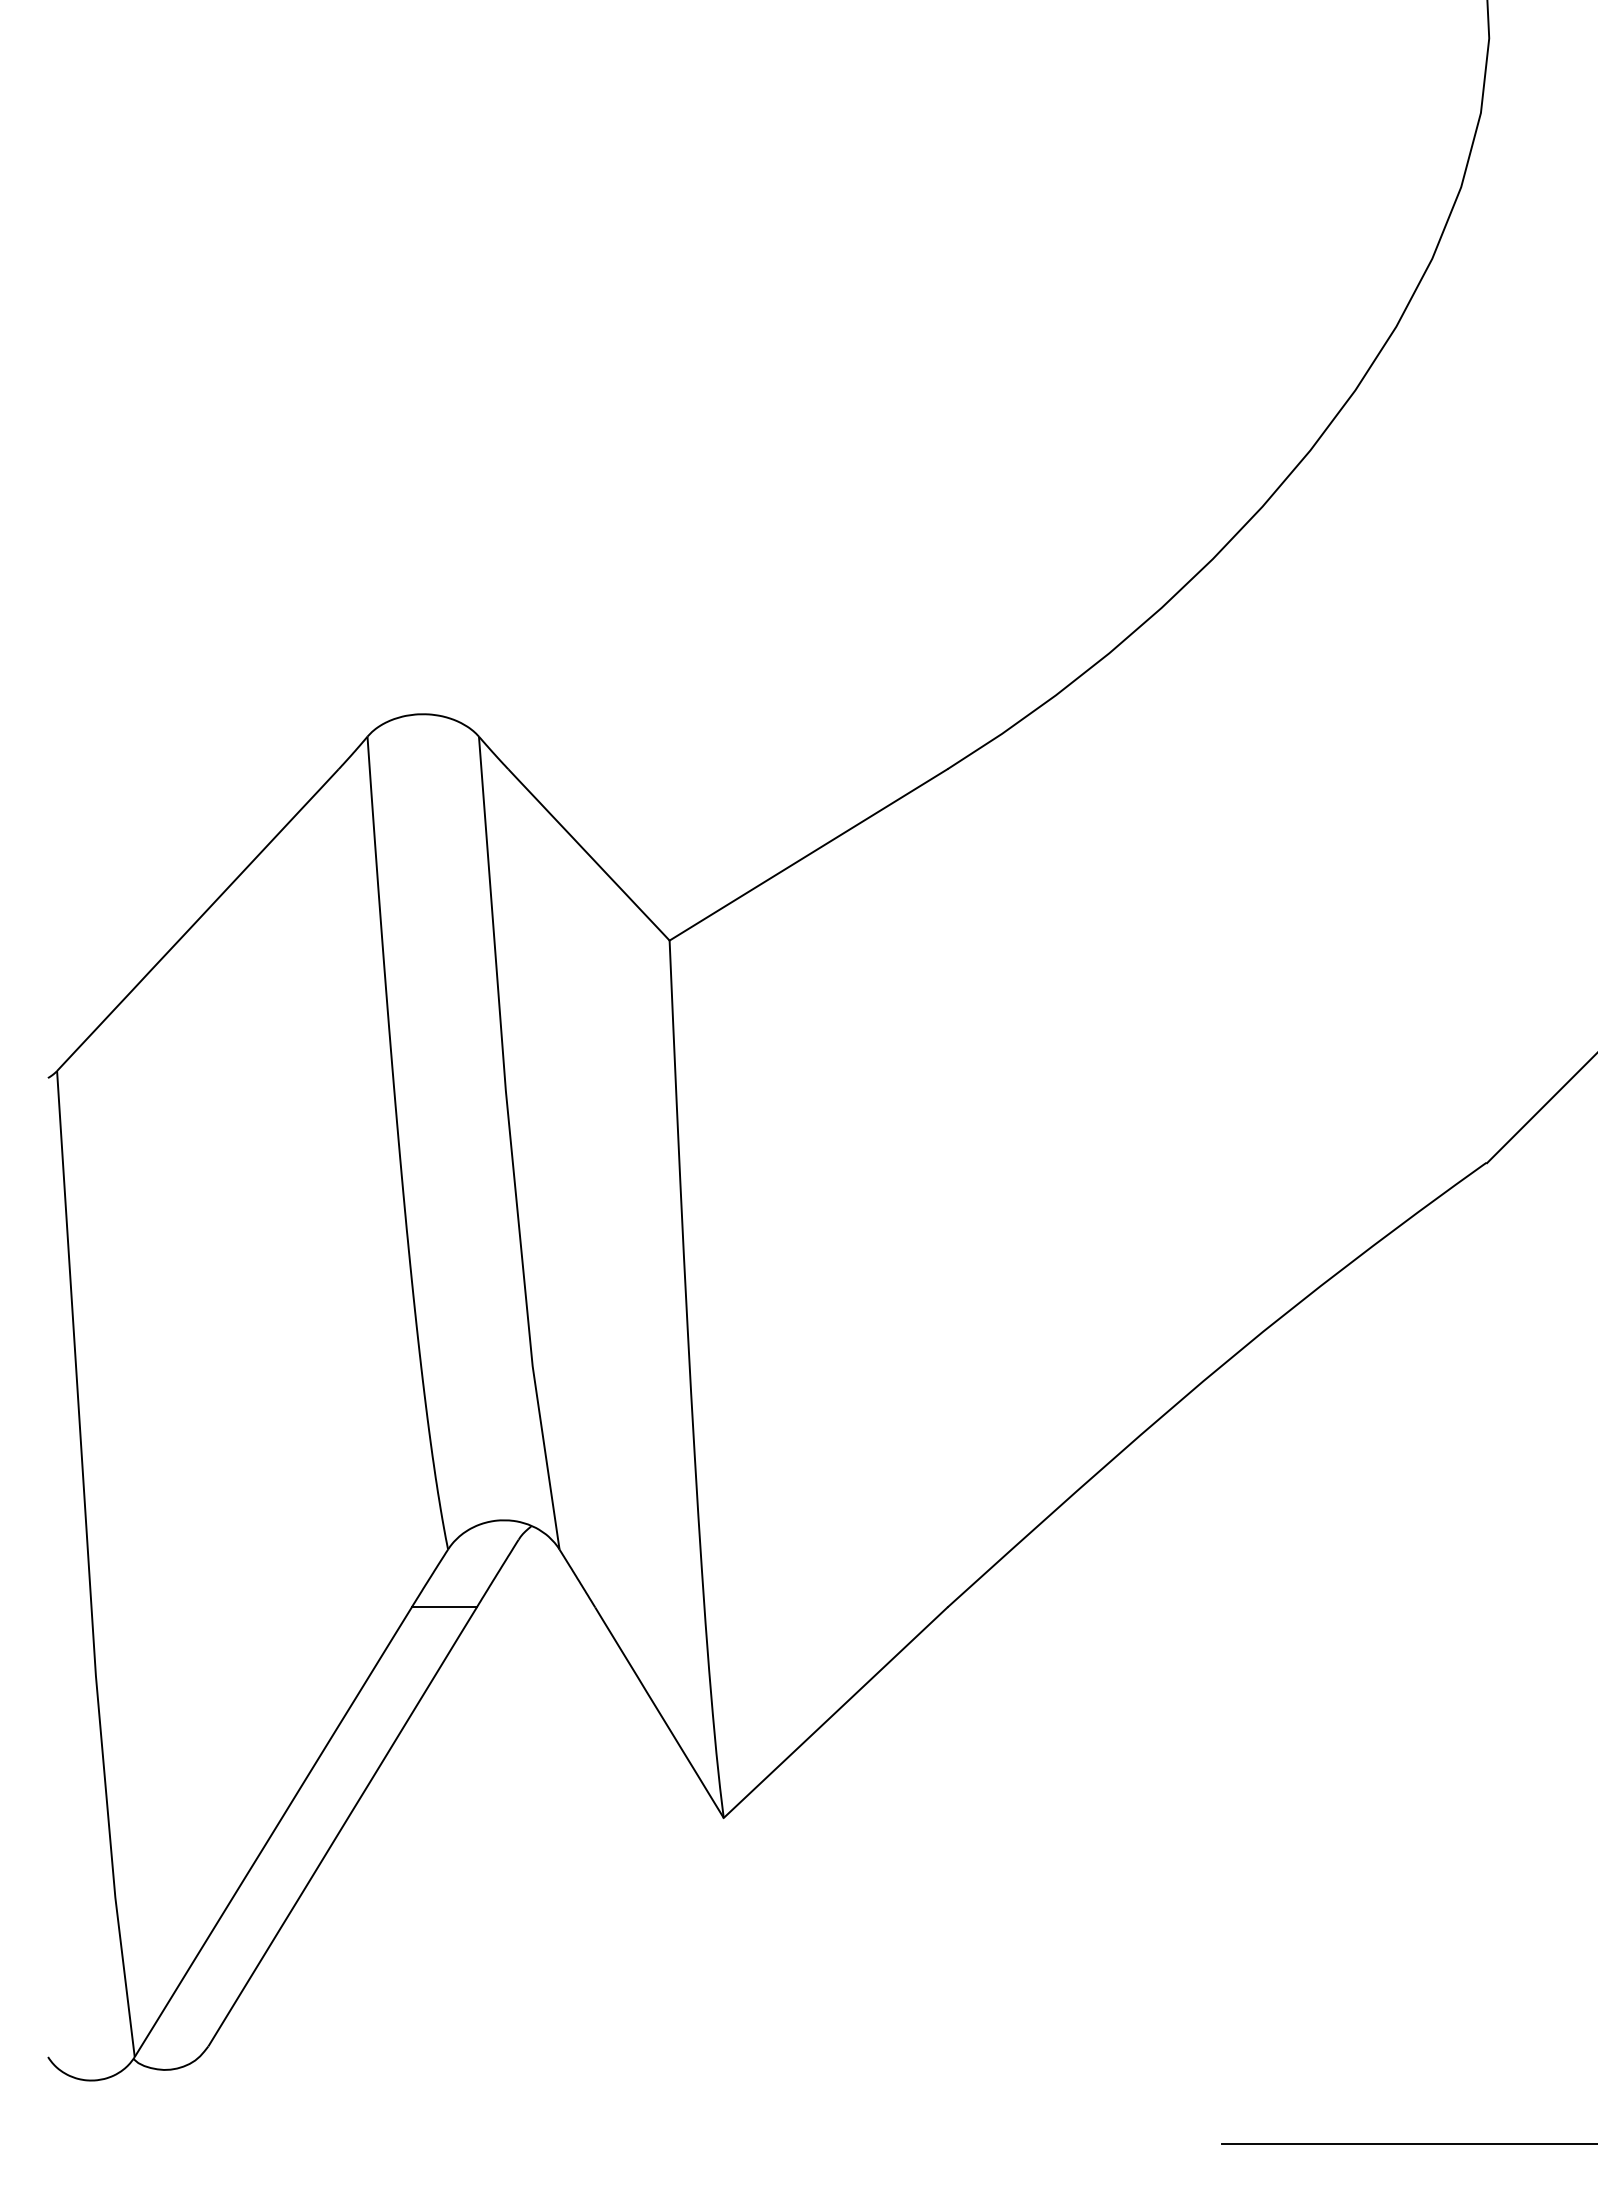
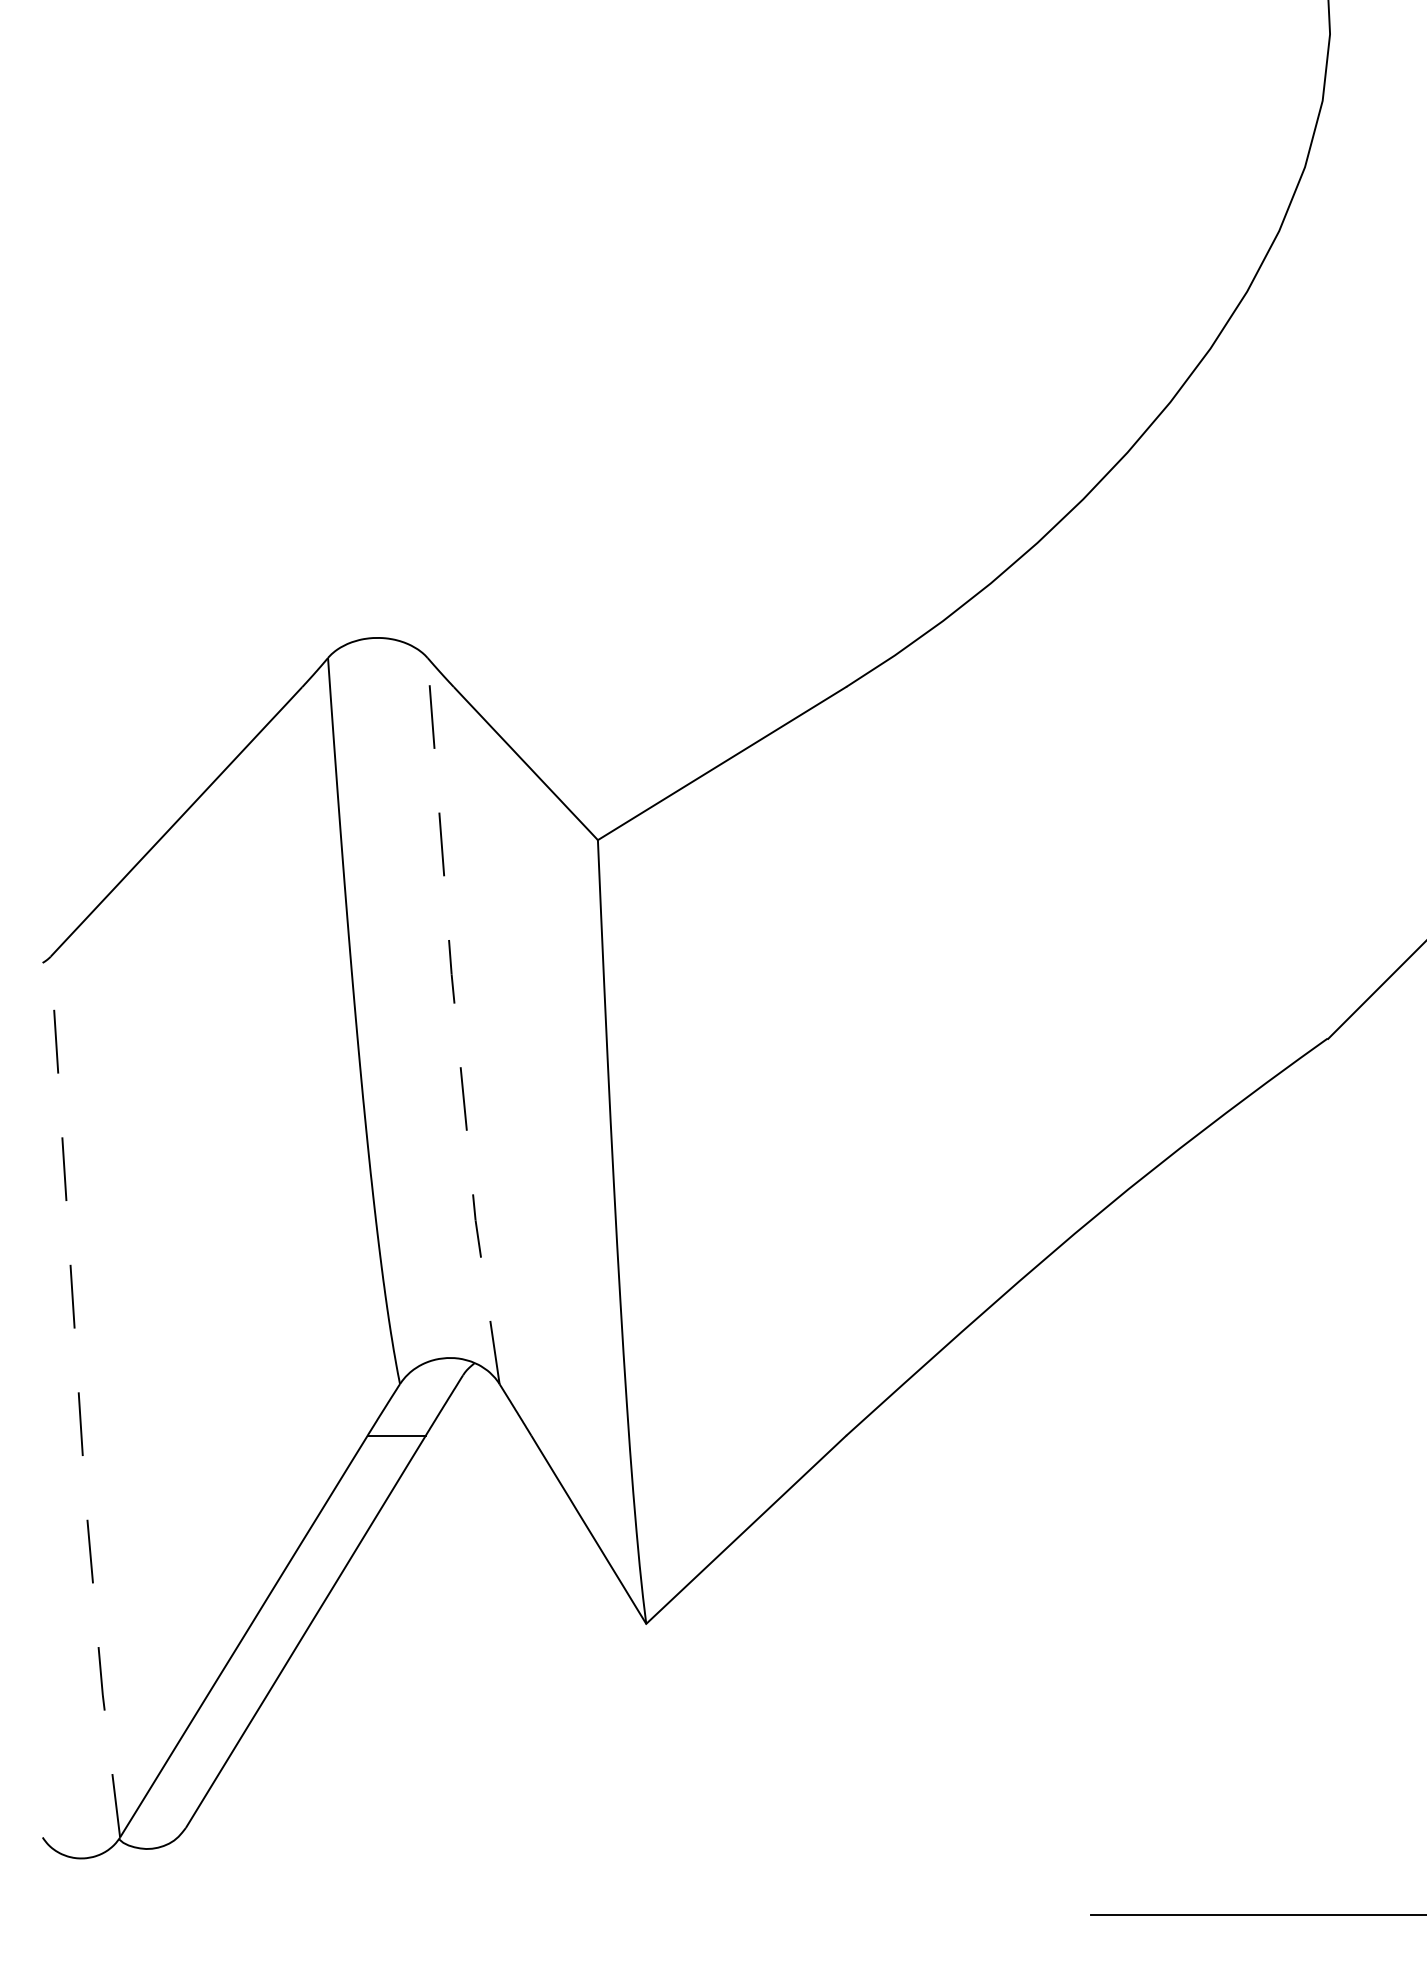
line: (511, 1143) -> (456, 1021), solid -> dashed
line: (88, 1565) -> (78, 1398), solid -> dashed

